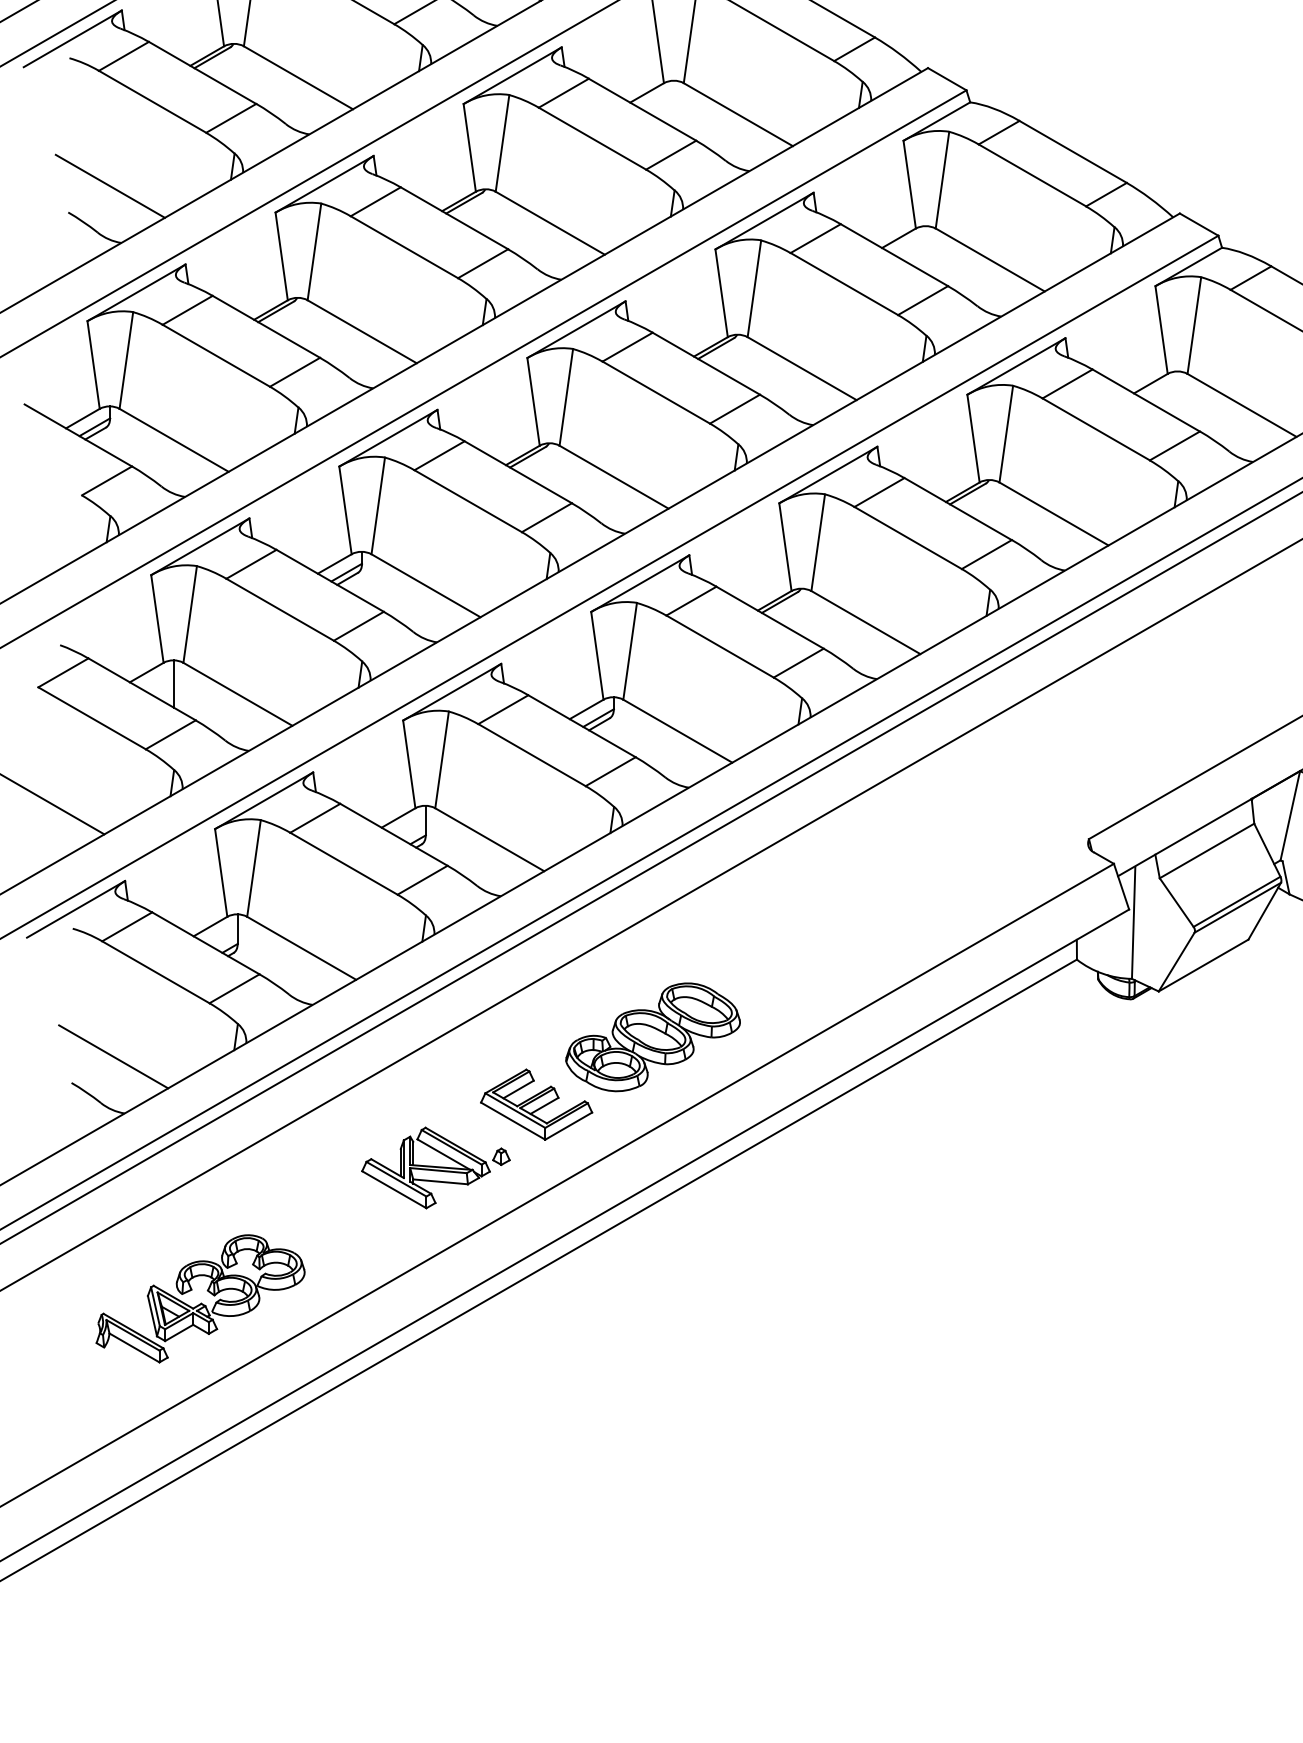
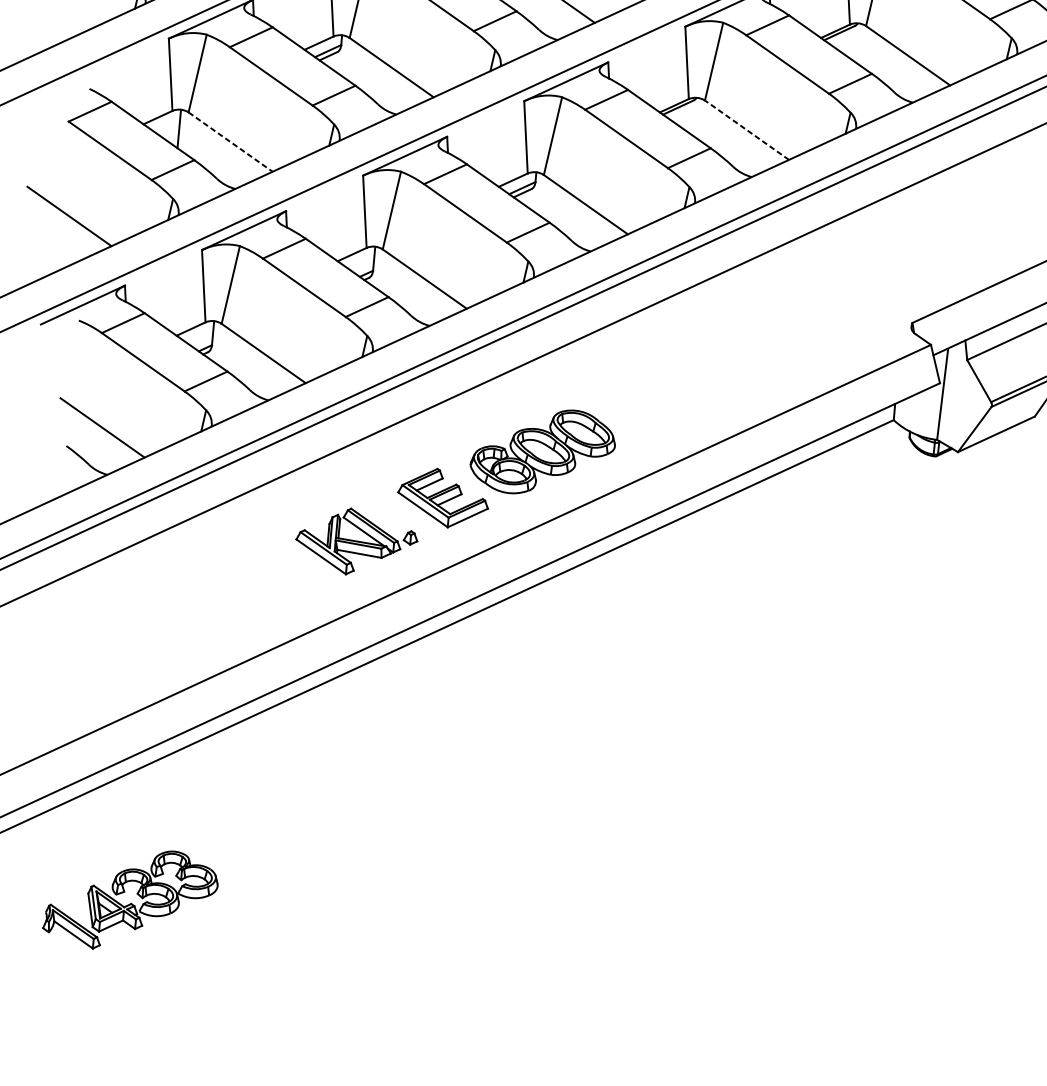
line: (865, 622) -> (746, 130), solid -> dashed
line: (237, 694) -> (230, 142), solid -> dashed
part: (200, 1298) -> (130, 899), moved

